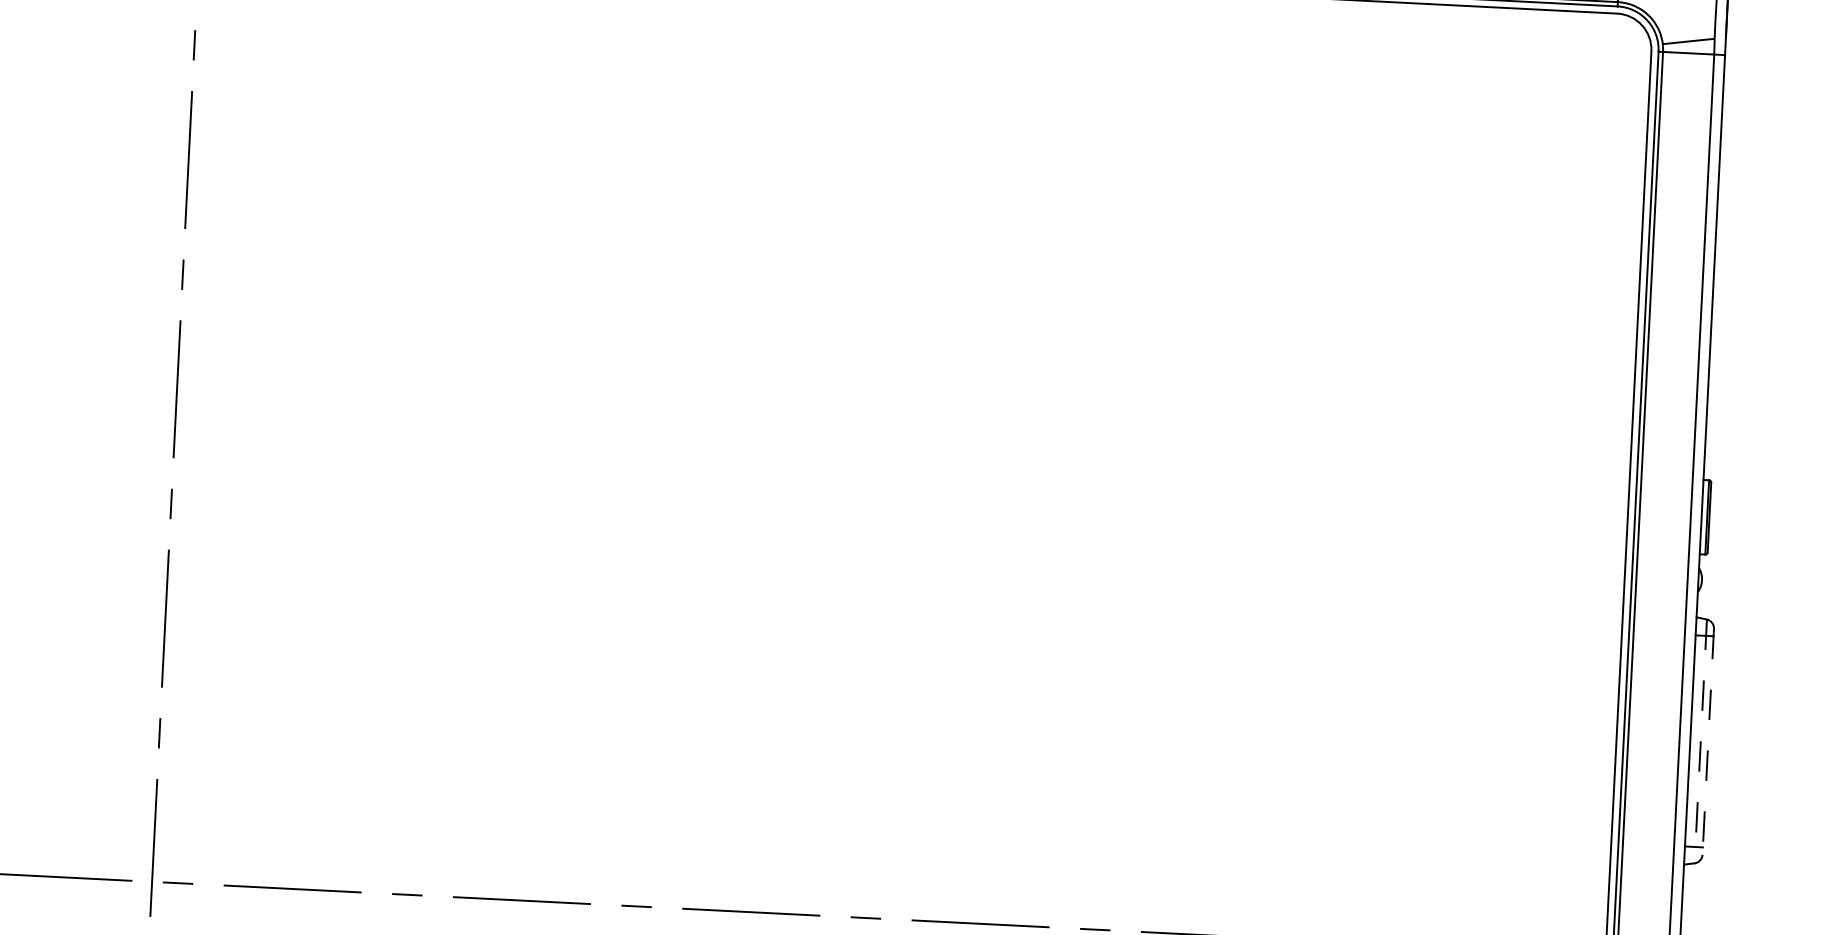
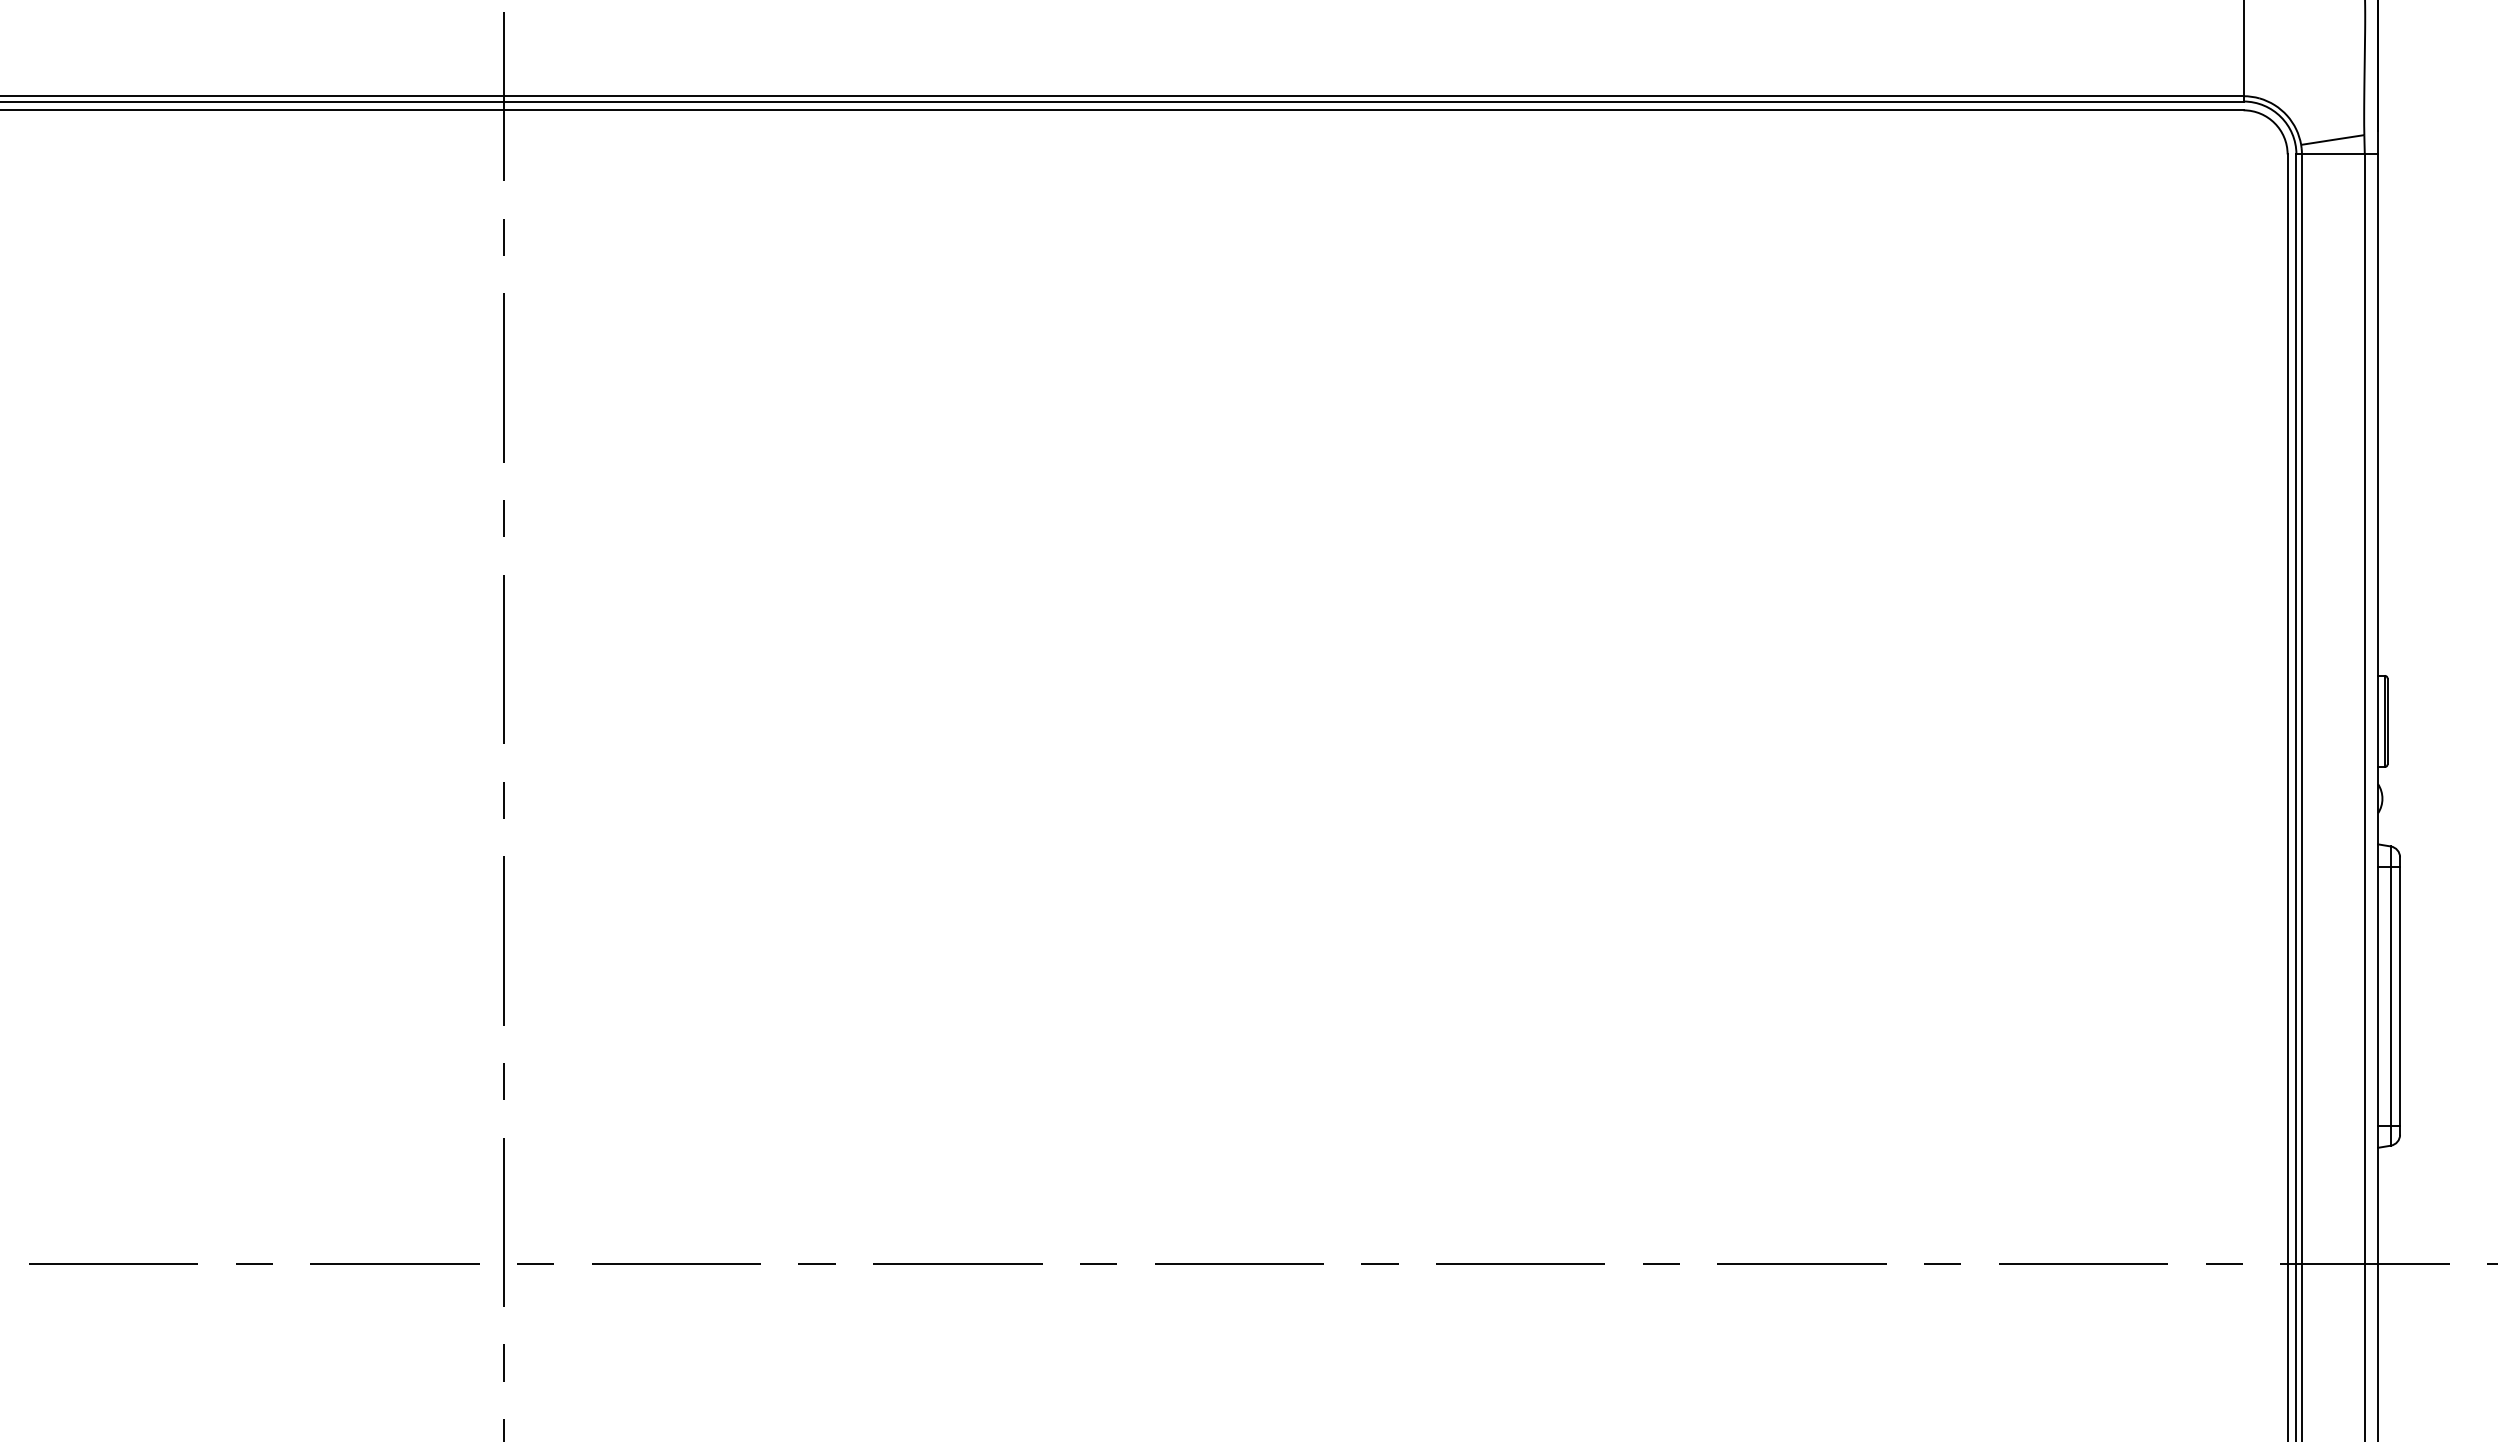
line: (1700, 741) -> (2390, 996), dashed -> solid
line: (1708, 742) -> (2400, 996), dashed -> solid

